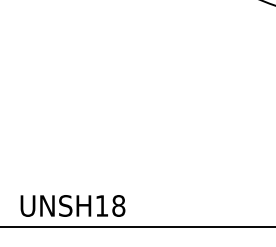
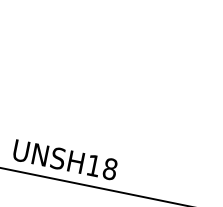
text: (72, 205) -> (64, 159), moved

